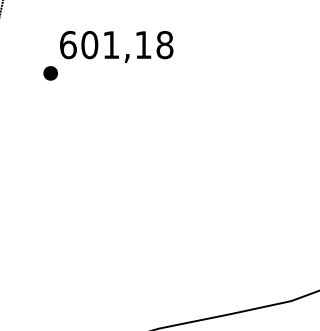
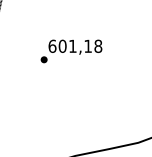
text: (108, 55) -> (71, 51), moved

